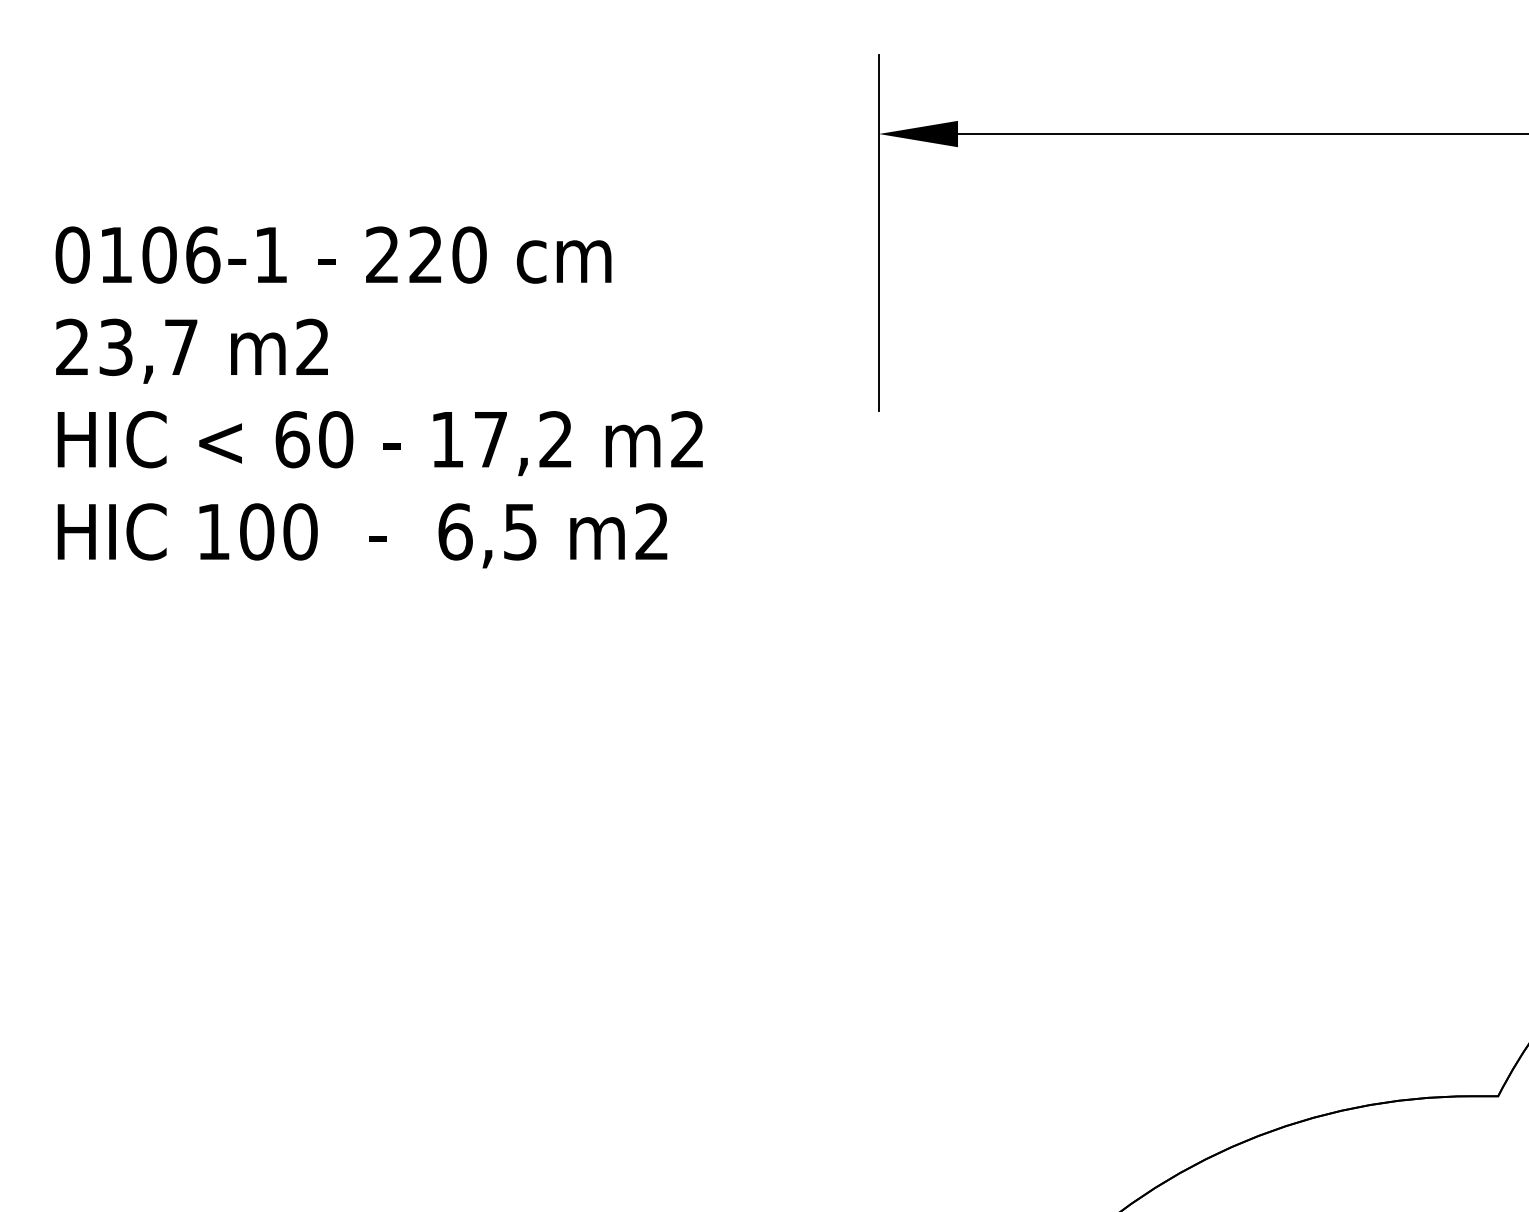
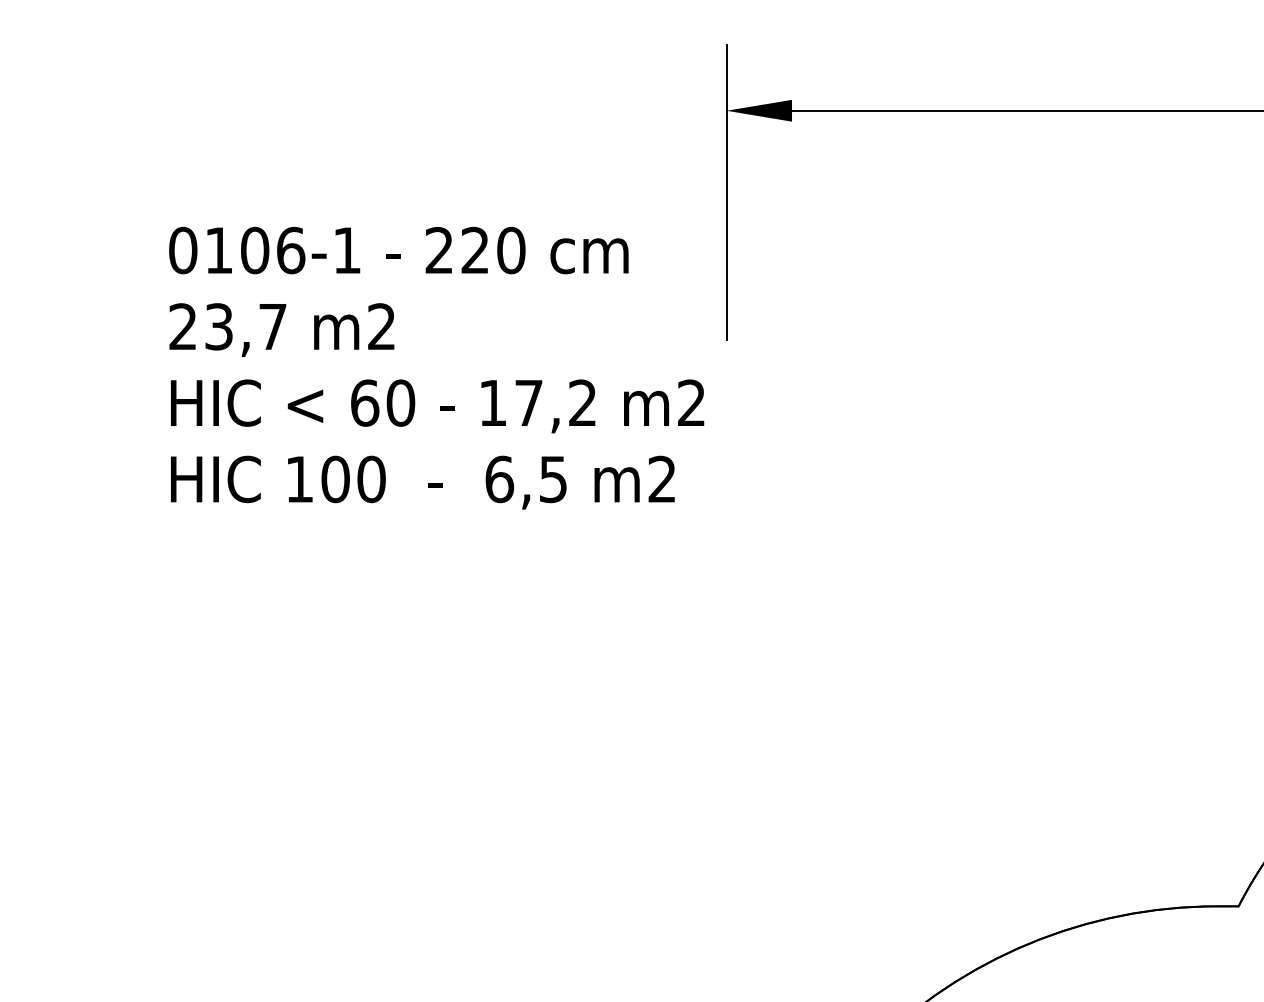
text: (378, 397) -> (436, 368), moved

